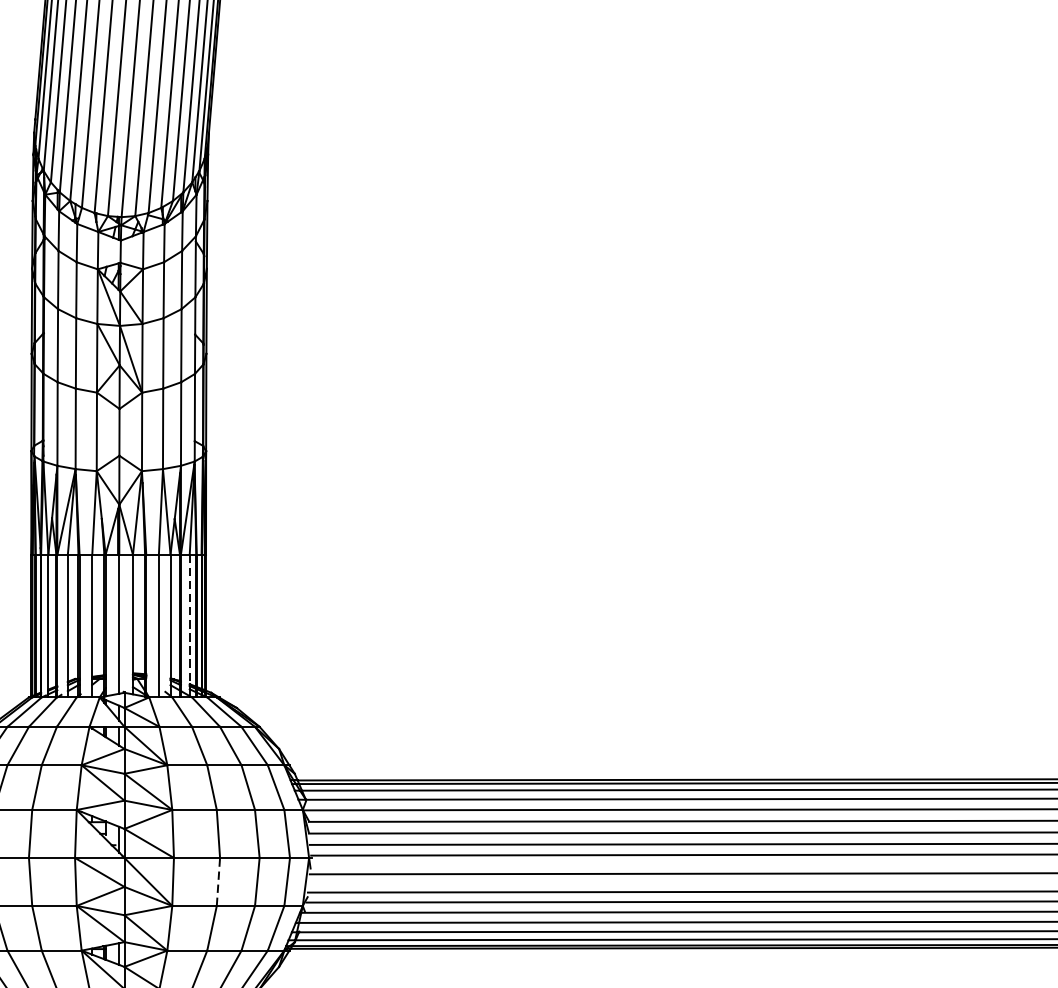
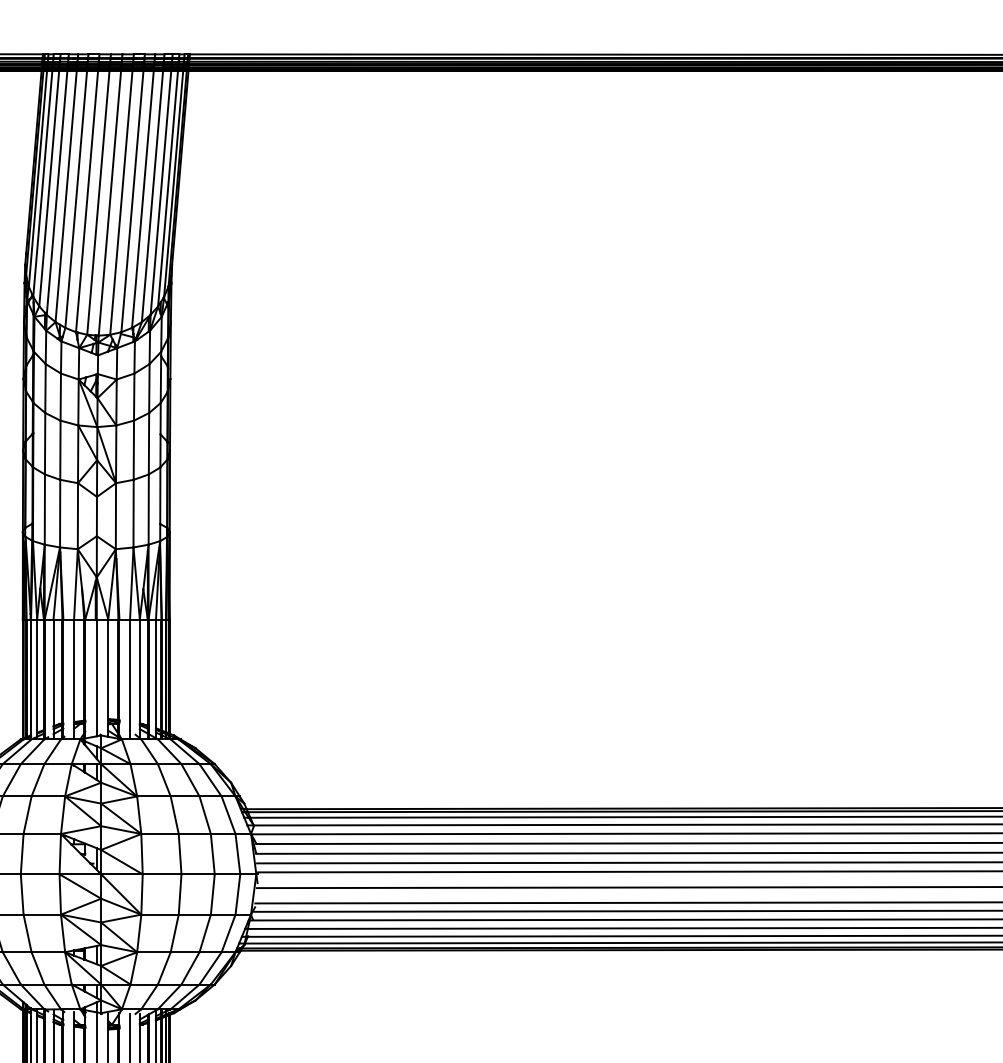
line: (189, 620) -> (155, 674), dashed -> solid
line: (218, 881) -> (180, 894), dashed -> solid

